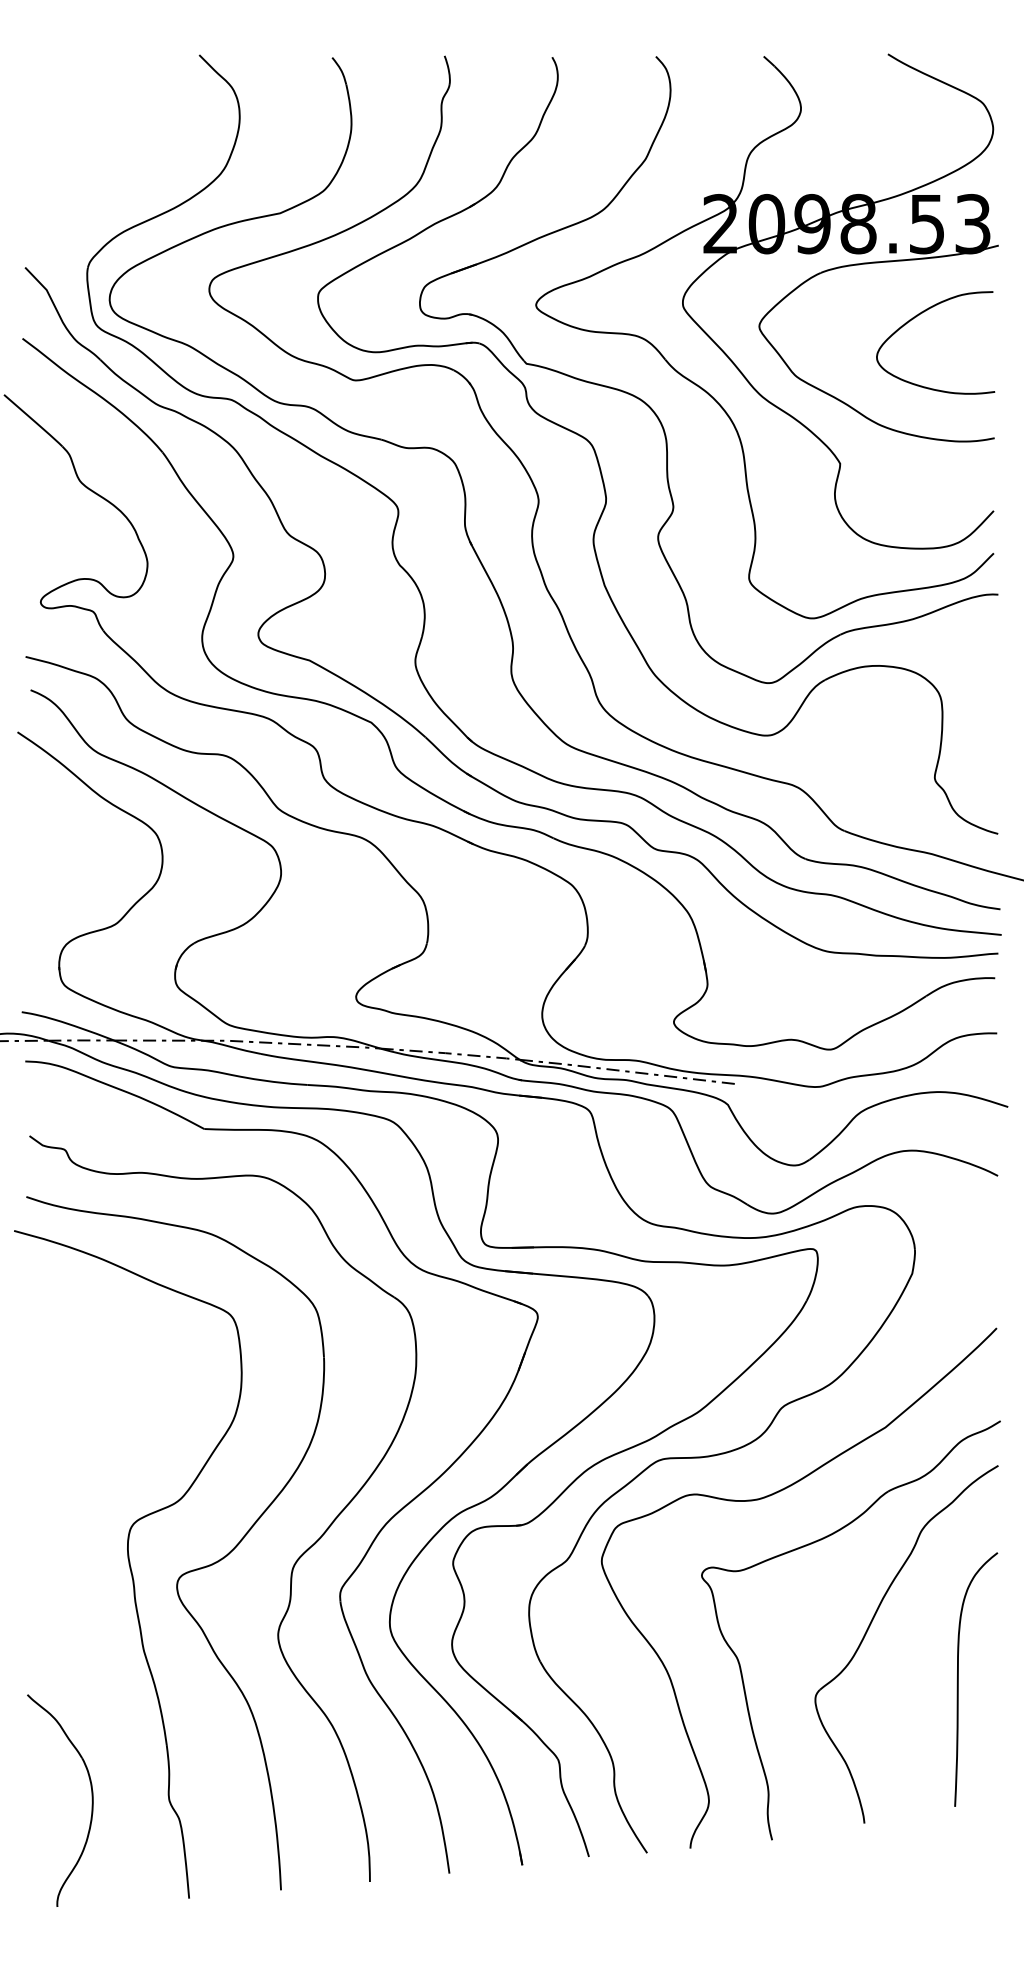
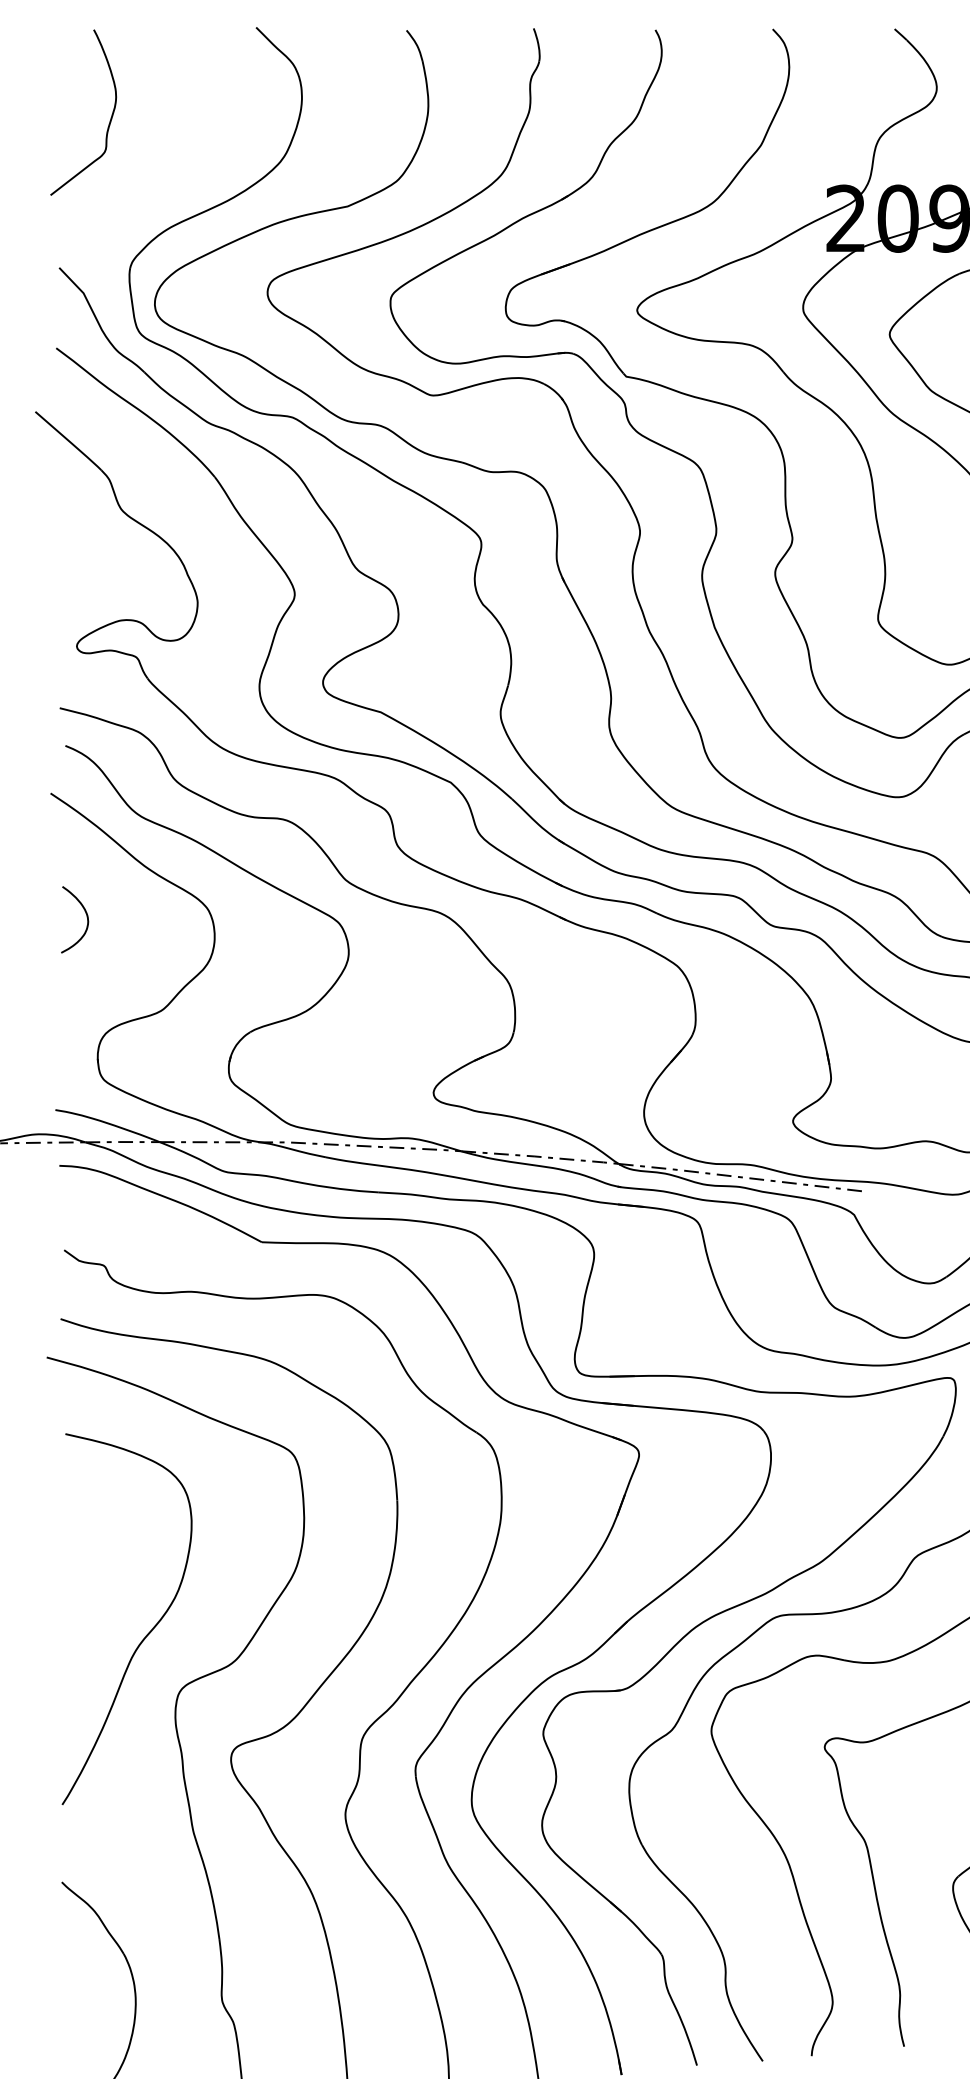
curve: (69, 137) -> (109, 120), added
curve: (48, 839) -> (85, 914), added
curve: (101, 1476) -> (145, 1635), added

